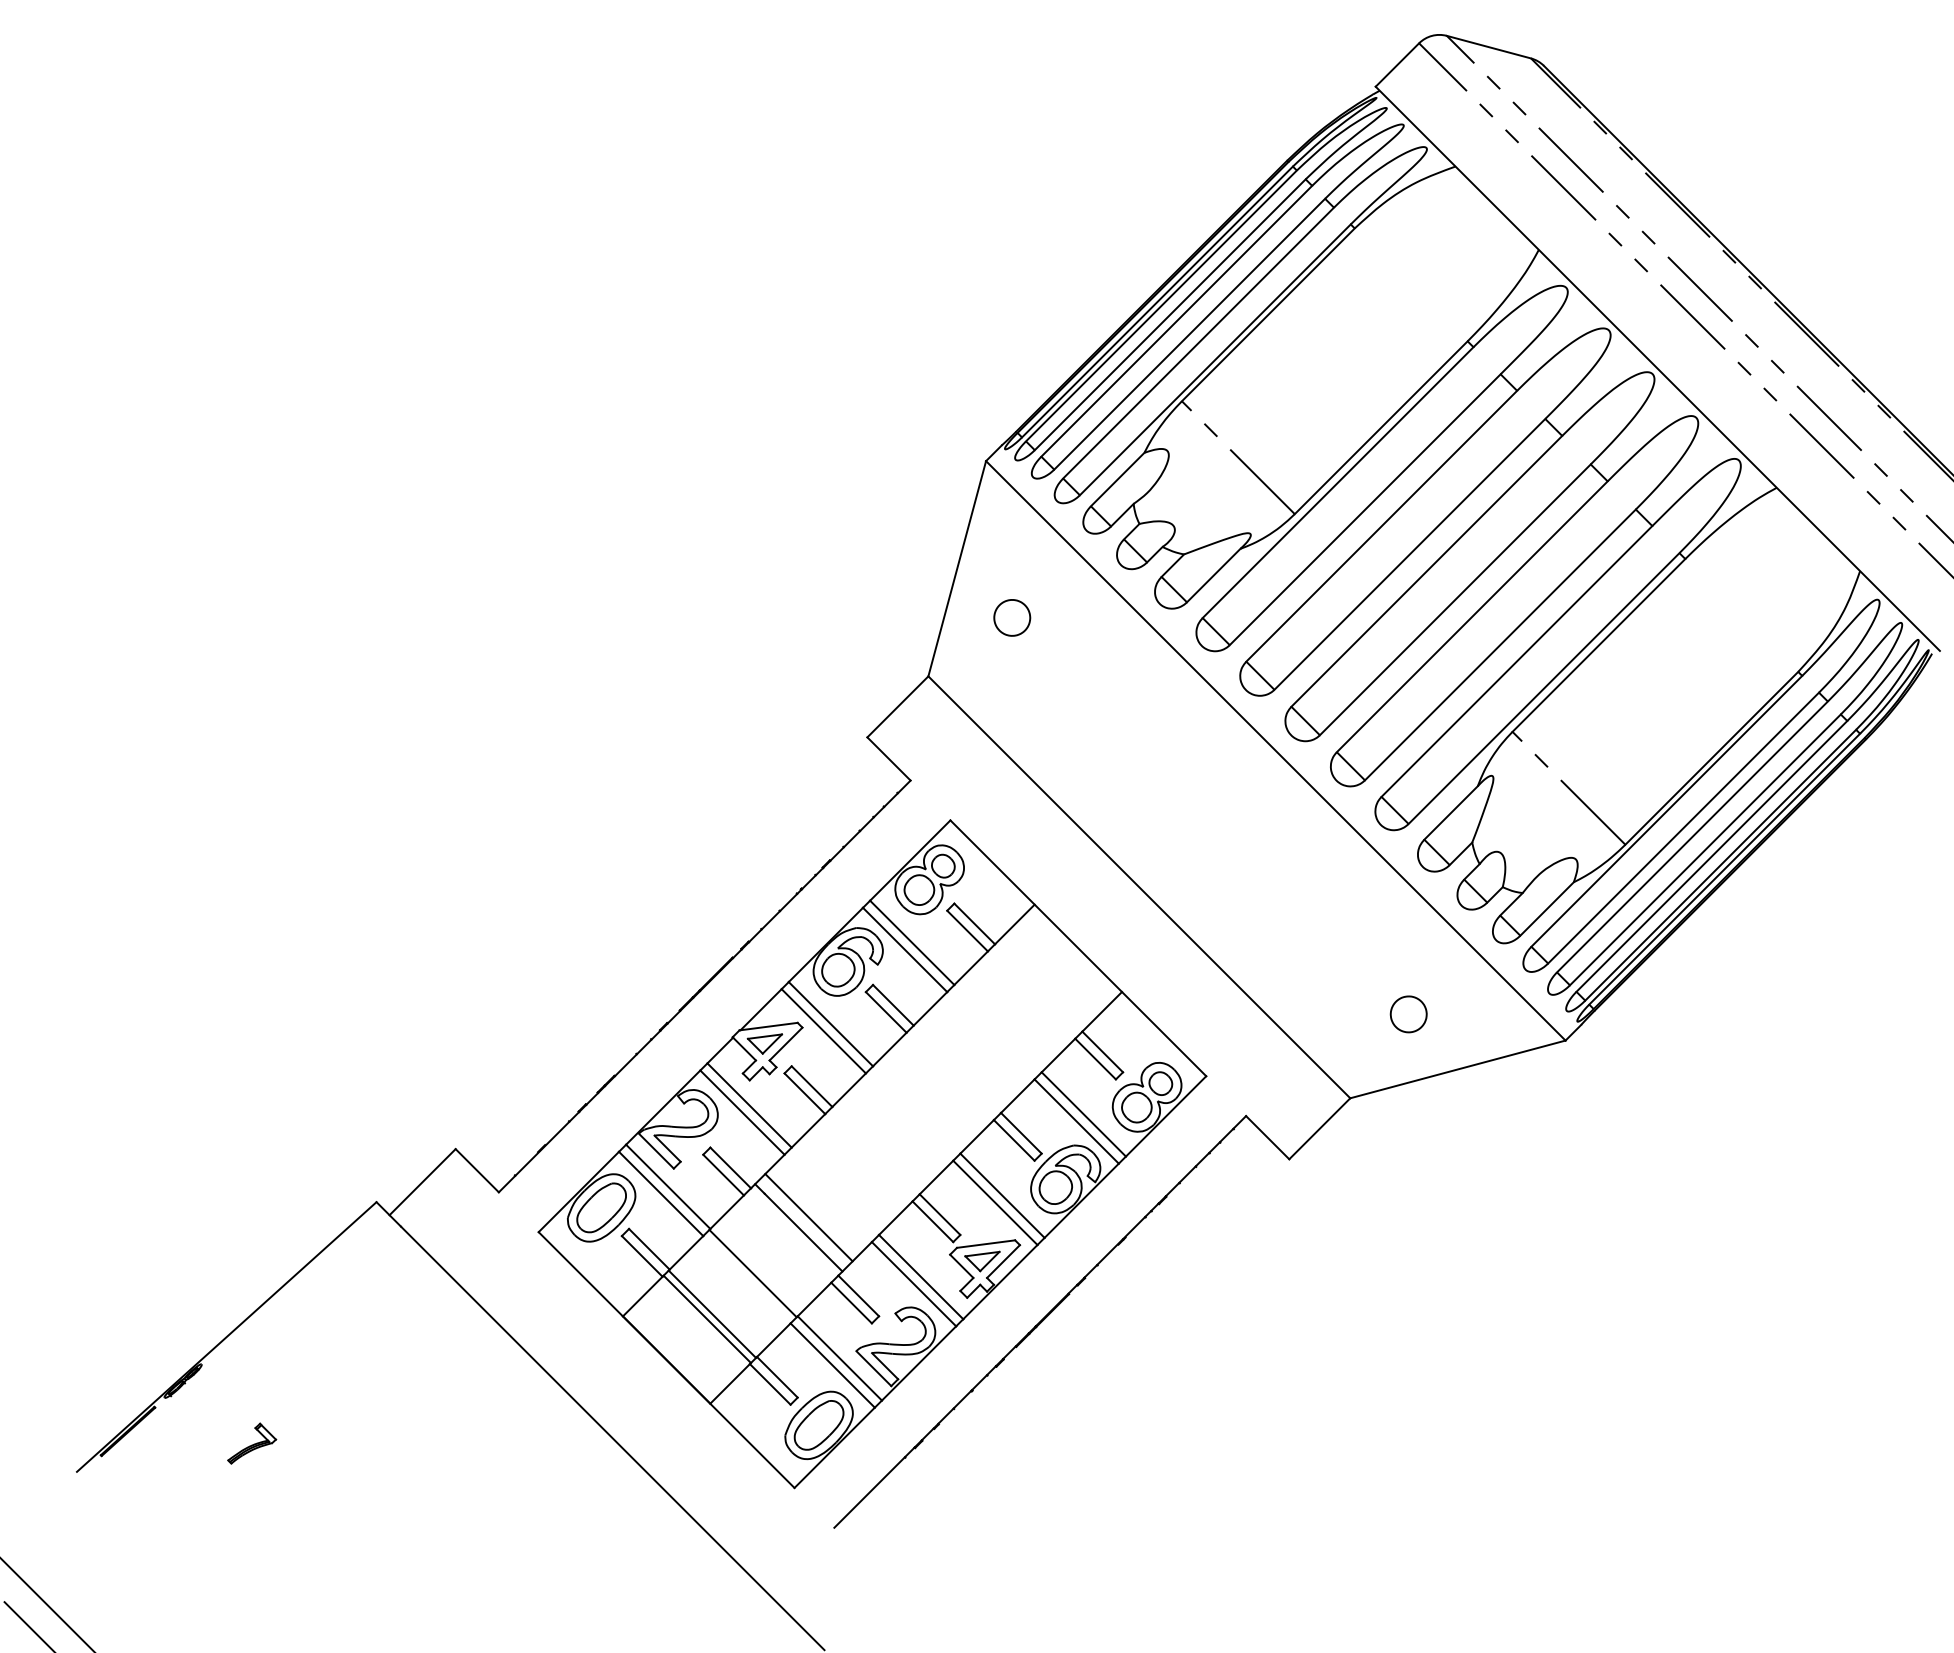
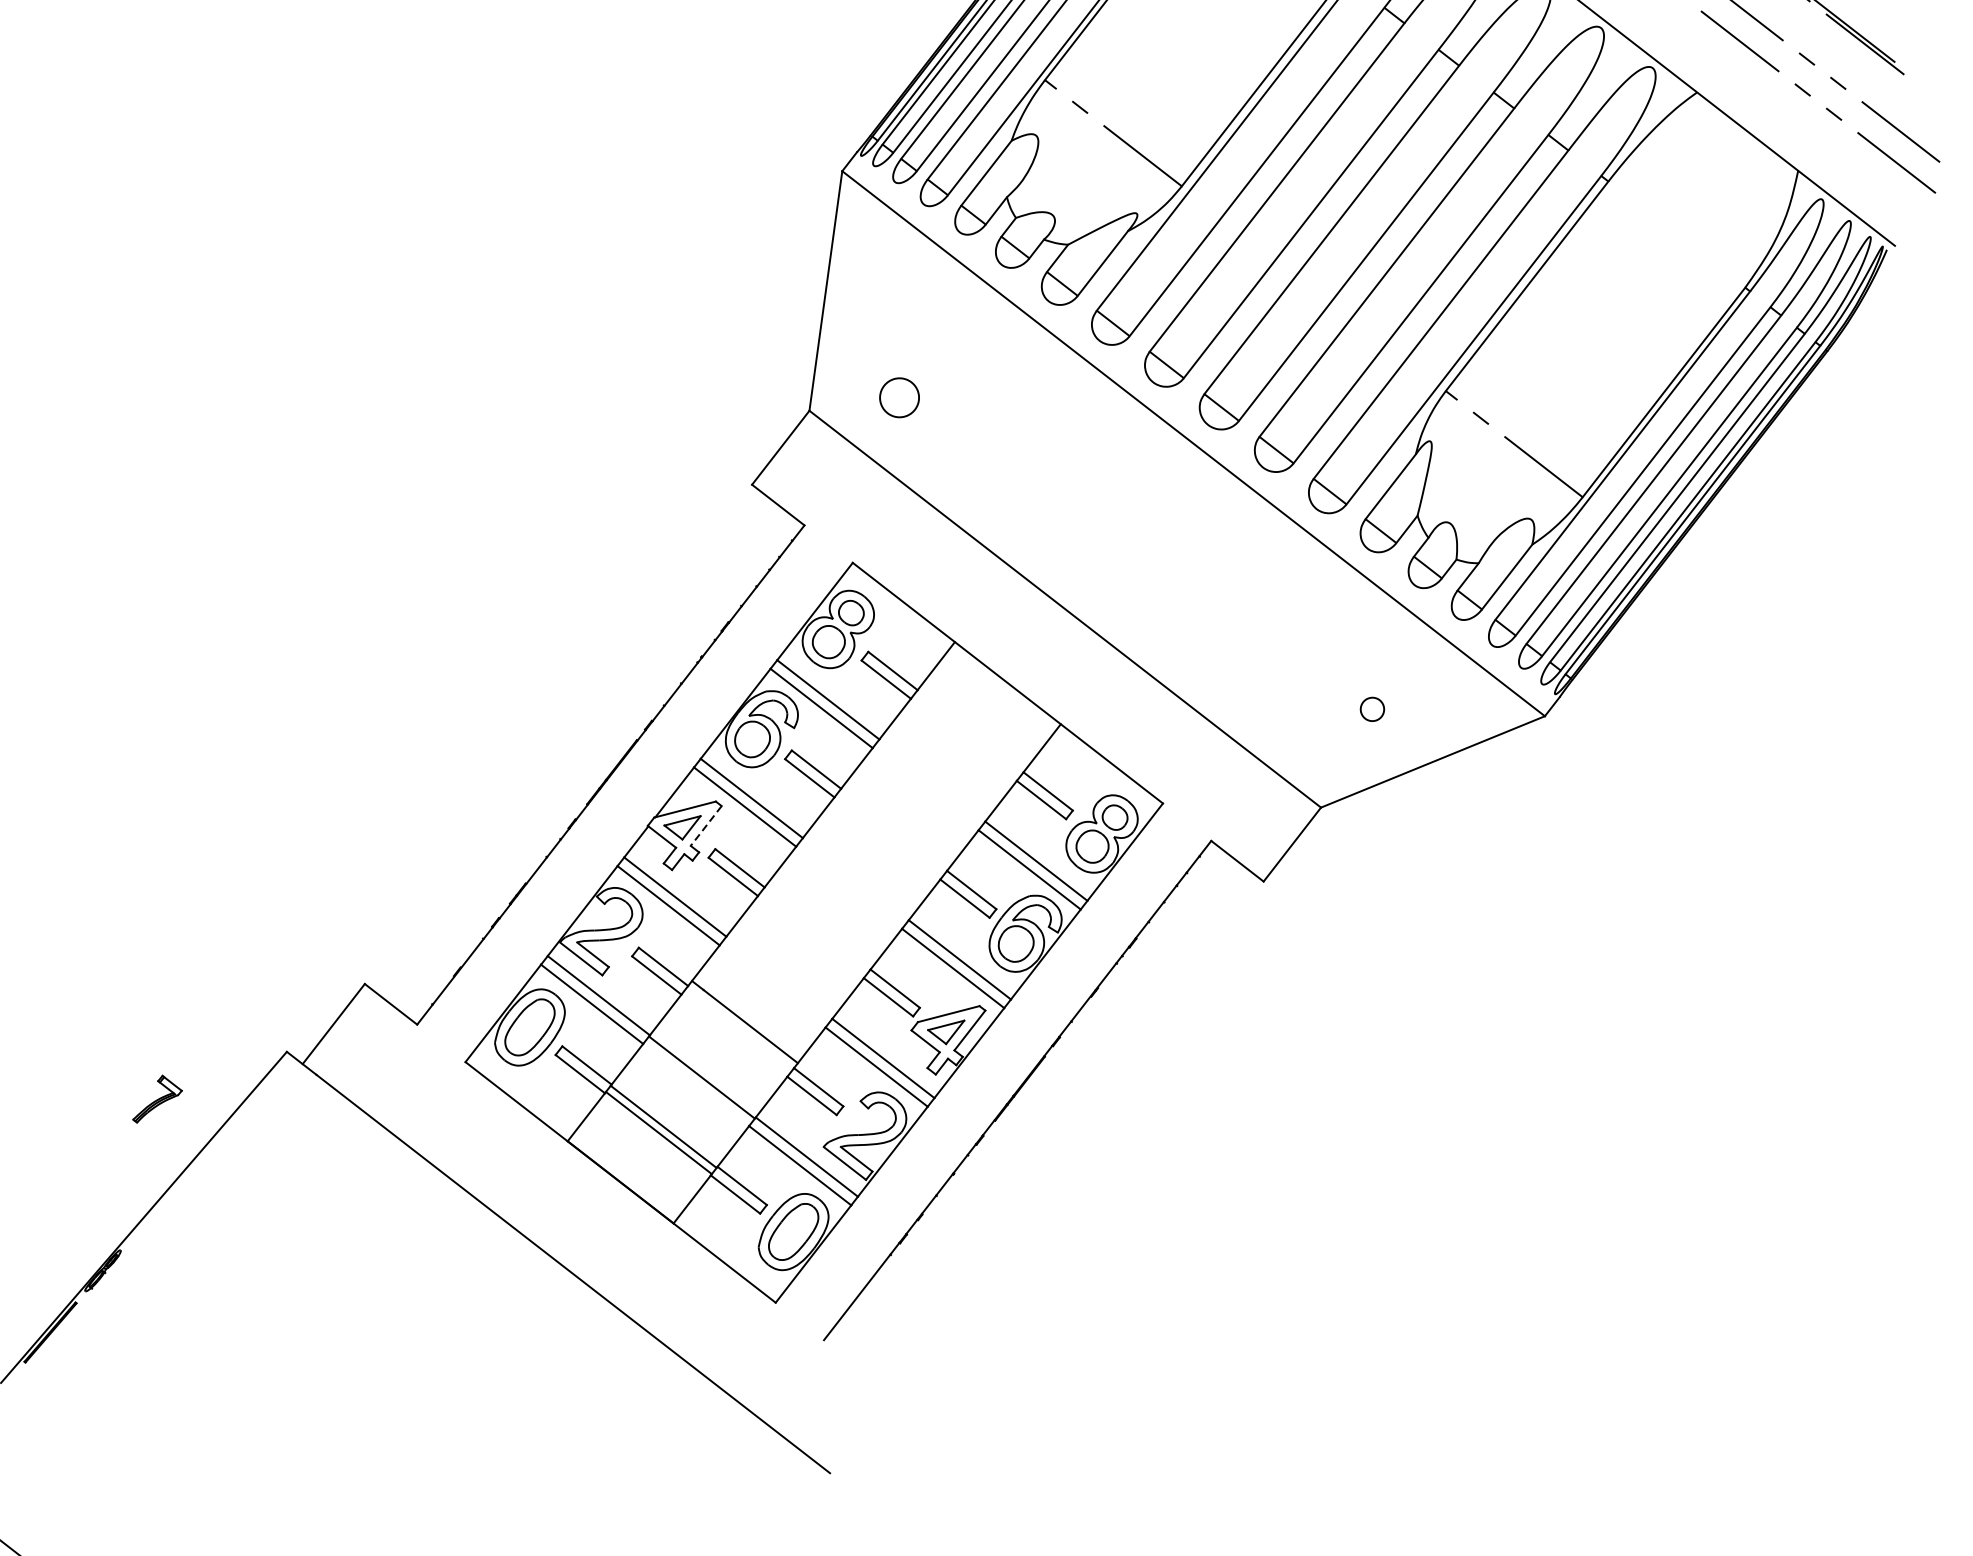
part: (1012, 617) -> (899, 397), moved
part: (1408, 1014) -> (1372, 709), size x0.6
line: (785, 1044) -> (705, 826), solid -> dashed
line: (808, 1217) -> (753, 1009), removed
part: (252, 1443) -> (157, 1098), moved

